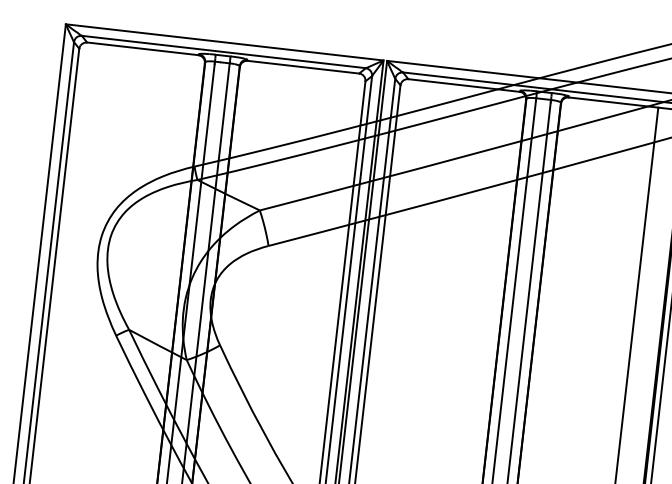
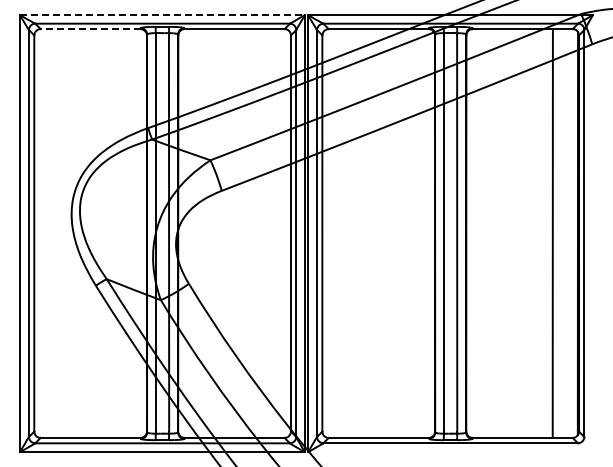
line: (224, 42) -> (162, 15), solid -> dashed
line: (142, 49) -> (90, 29), solid -> dashed

